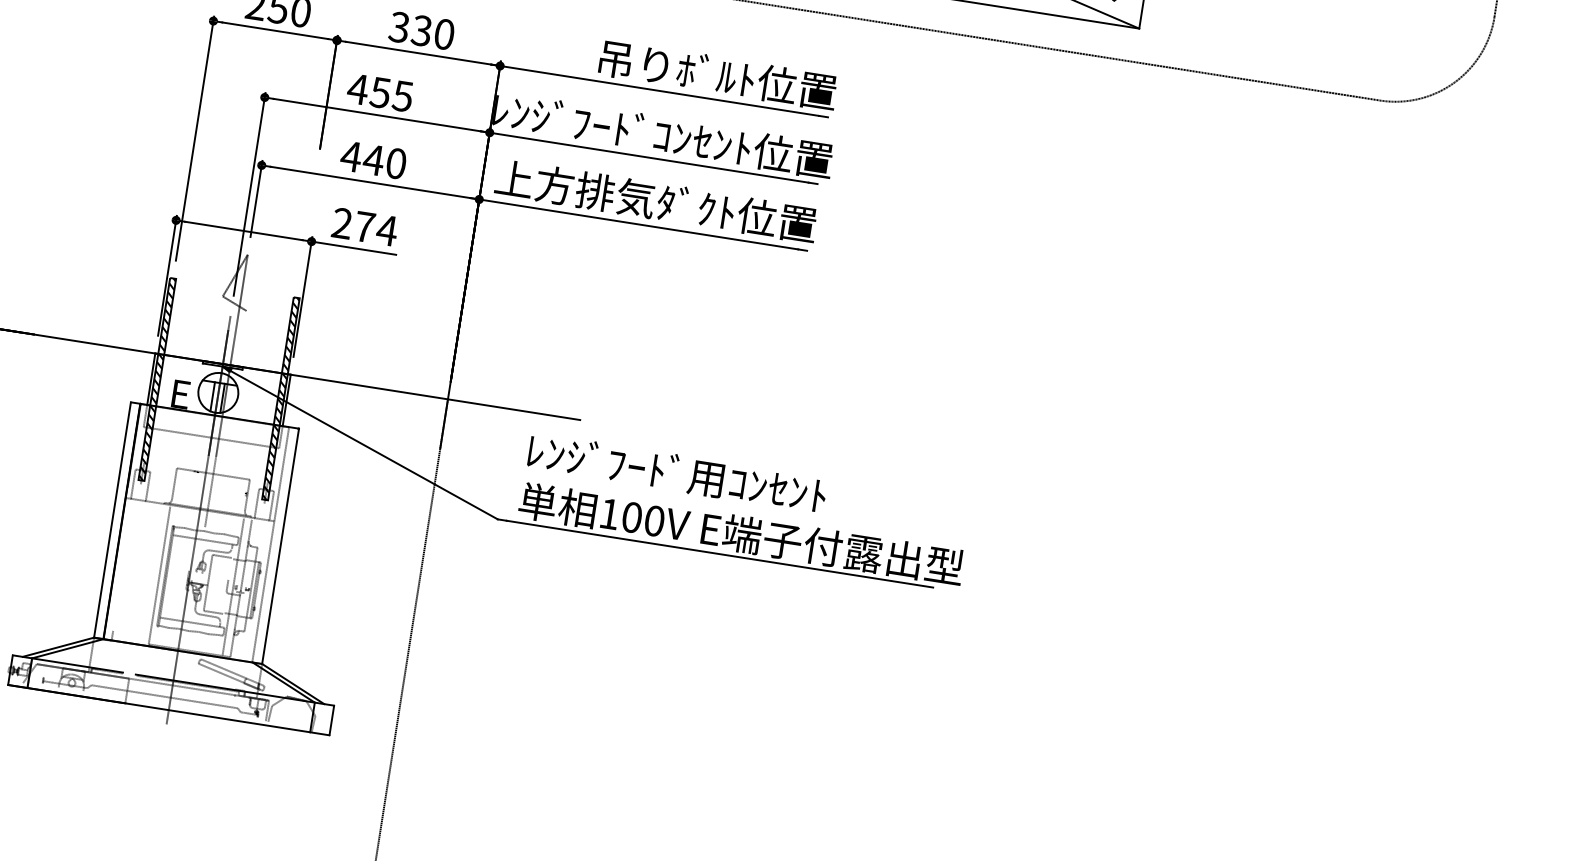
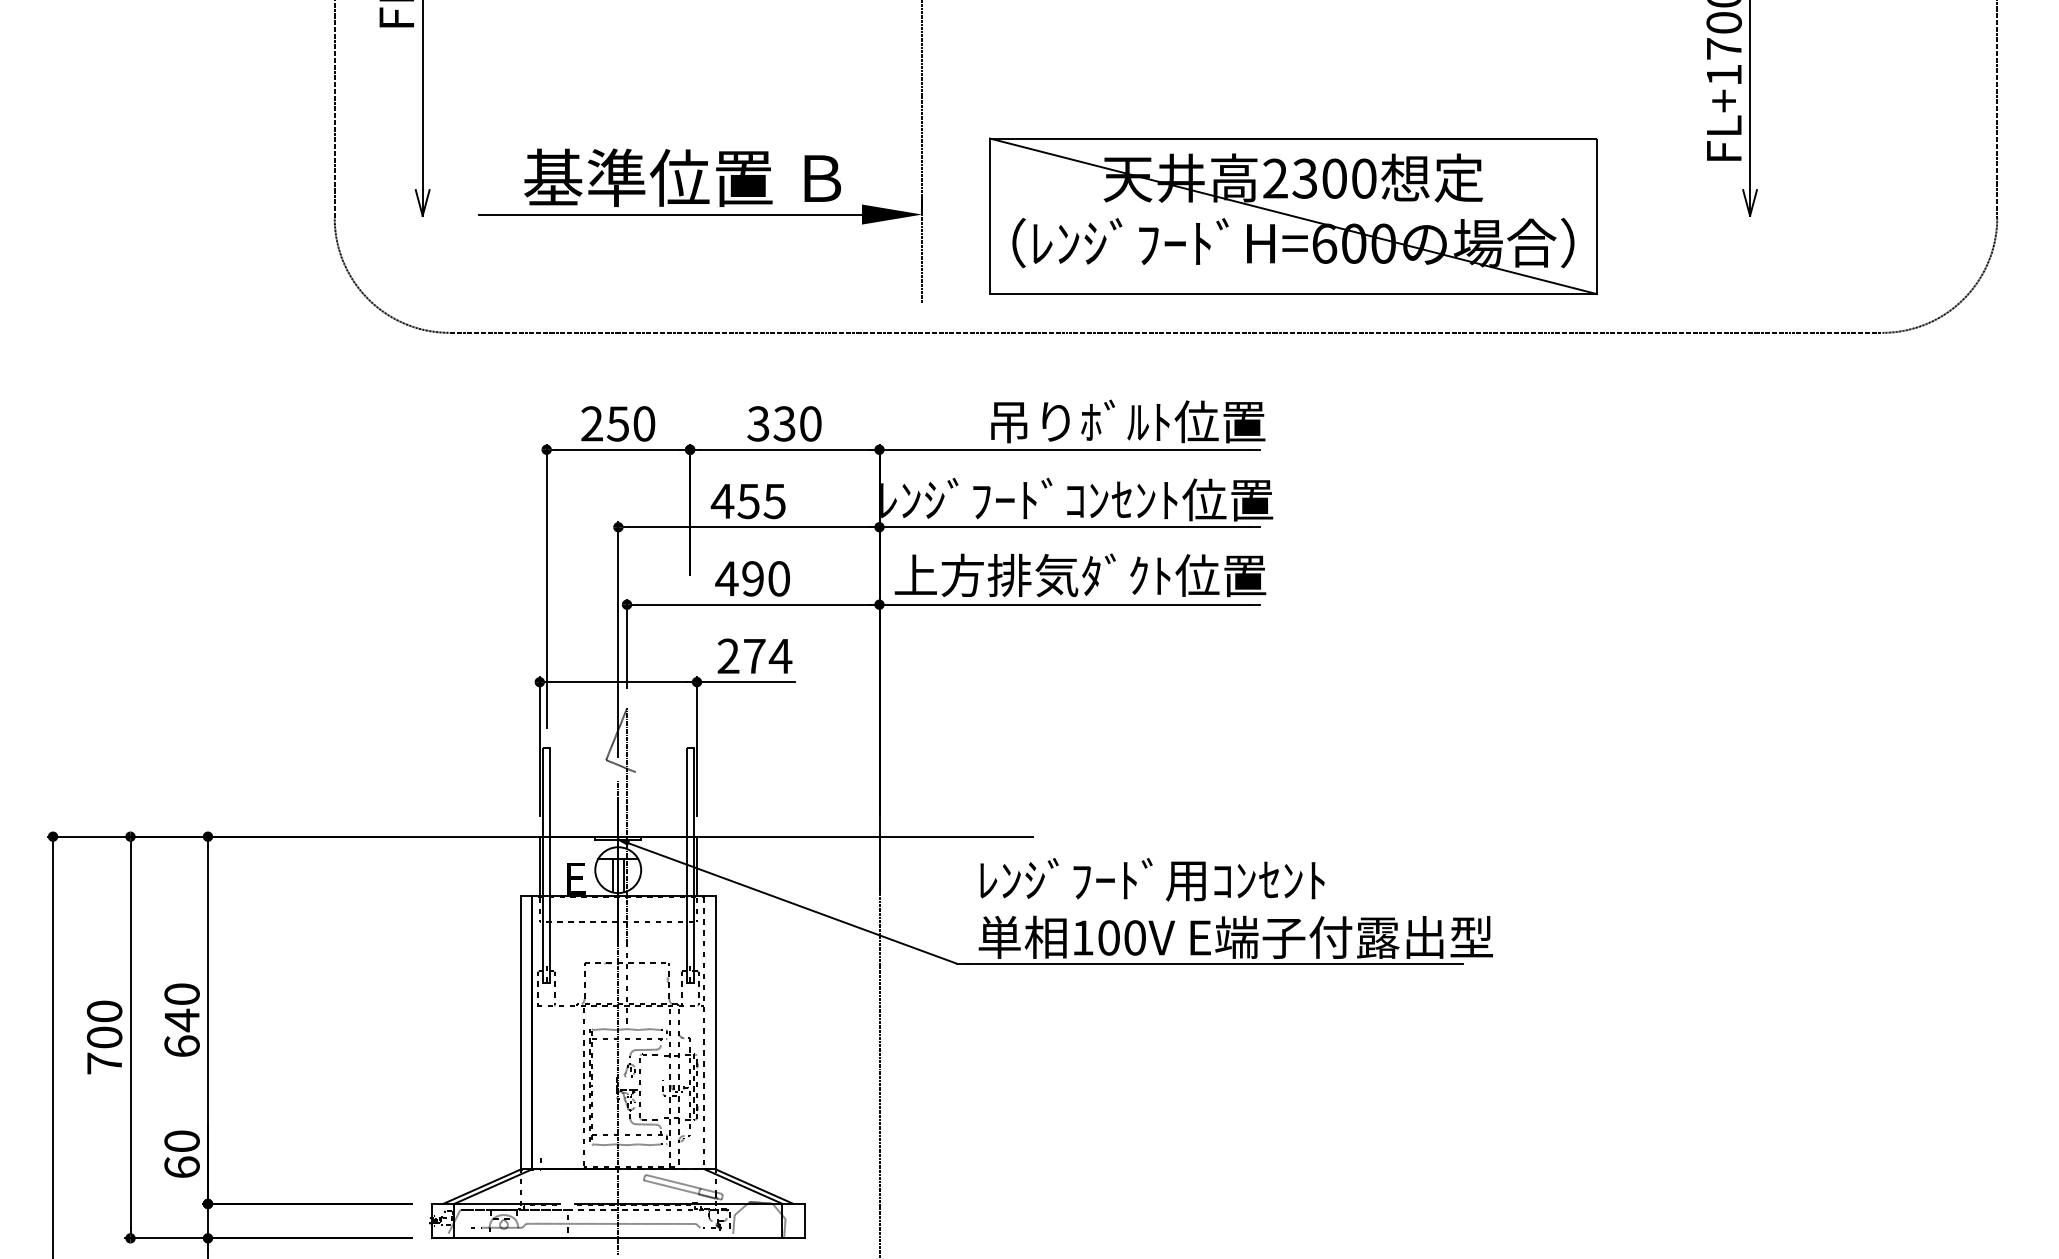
text: (373, 159) -> (752, 578), 440 -> 490
hatch: (157, 379) -> (546, 865), removed
hatch: (280, 398) -> (689, 865), removed

